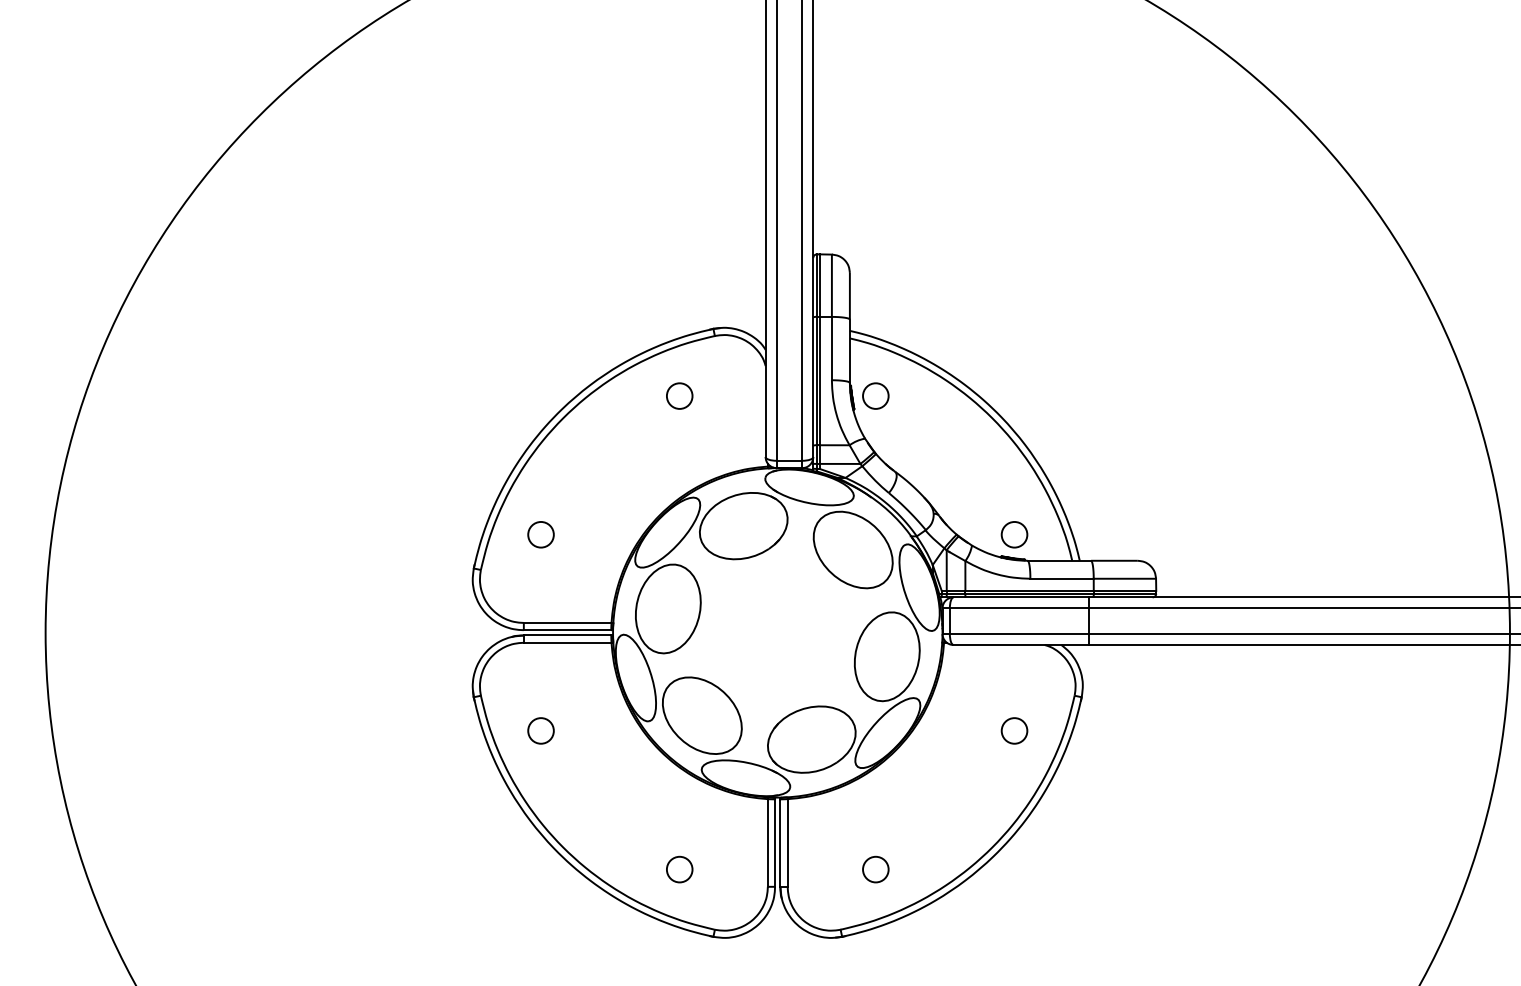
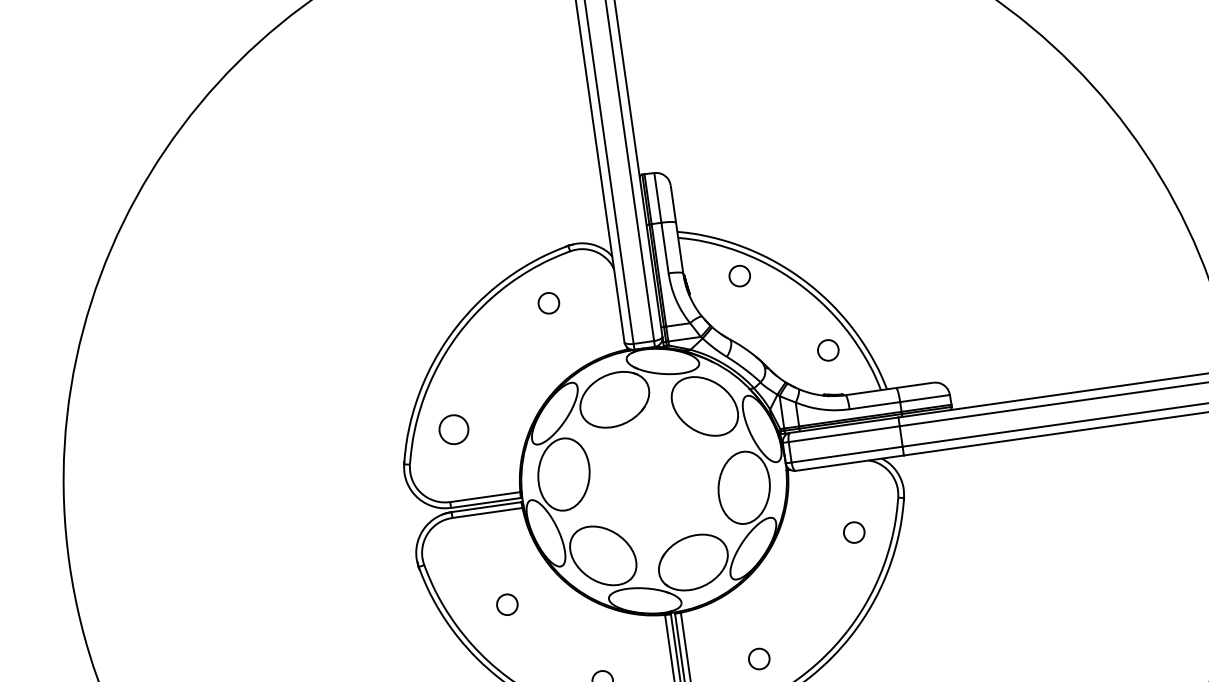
circle: (875, 395) -> (739, 275), moved
circle: (540, 534) -> (453, 429), size x1.4
circle: (1014, 534) -> (828, 350), moved
circle: (540, 730) -> (506, 604), moved

